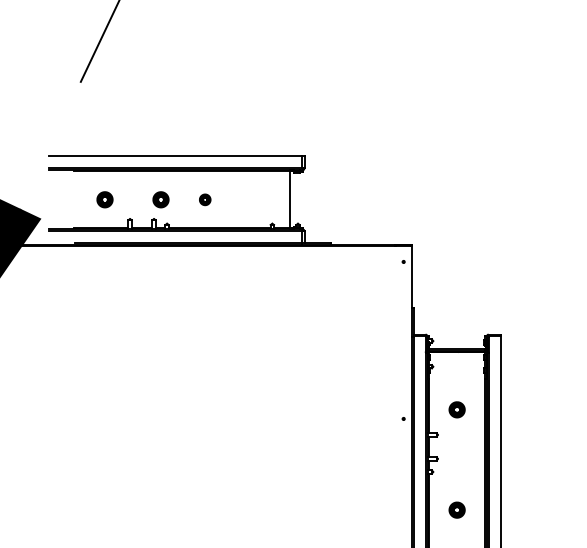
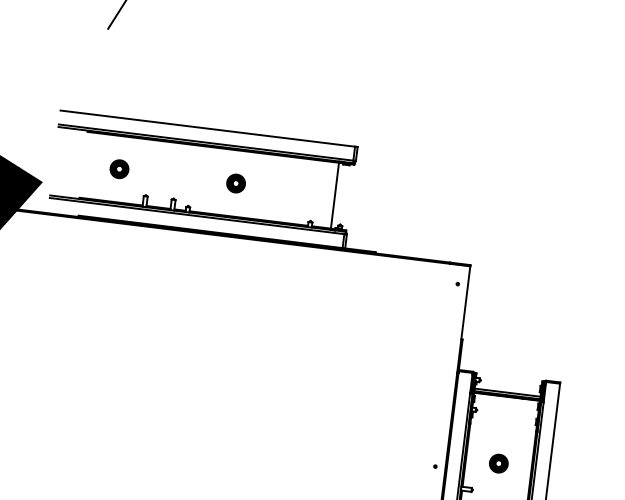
part: (160, 199) -> (184, 176), removed
part: (204, 199) -> (235, 183), size x1.43

